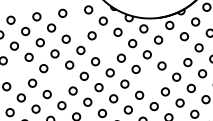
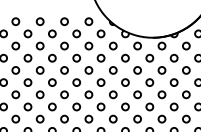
circle: (77, 24) -> (76, 33), added
circle: (106, 46) -> (100, 57), added
circle: (172, 51) -> (161, 70), added
circle: (17, 72) -> (15, 70), added
circle: (58, 79) -> (52, 82), added
circle: (150, 80) -> (137, 94), added

